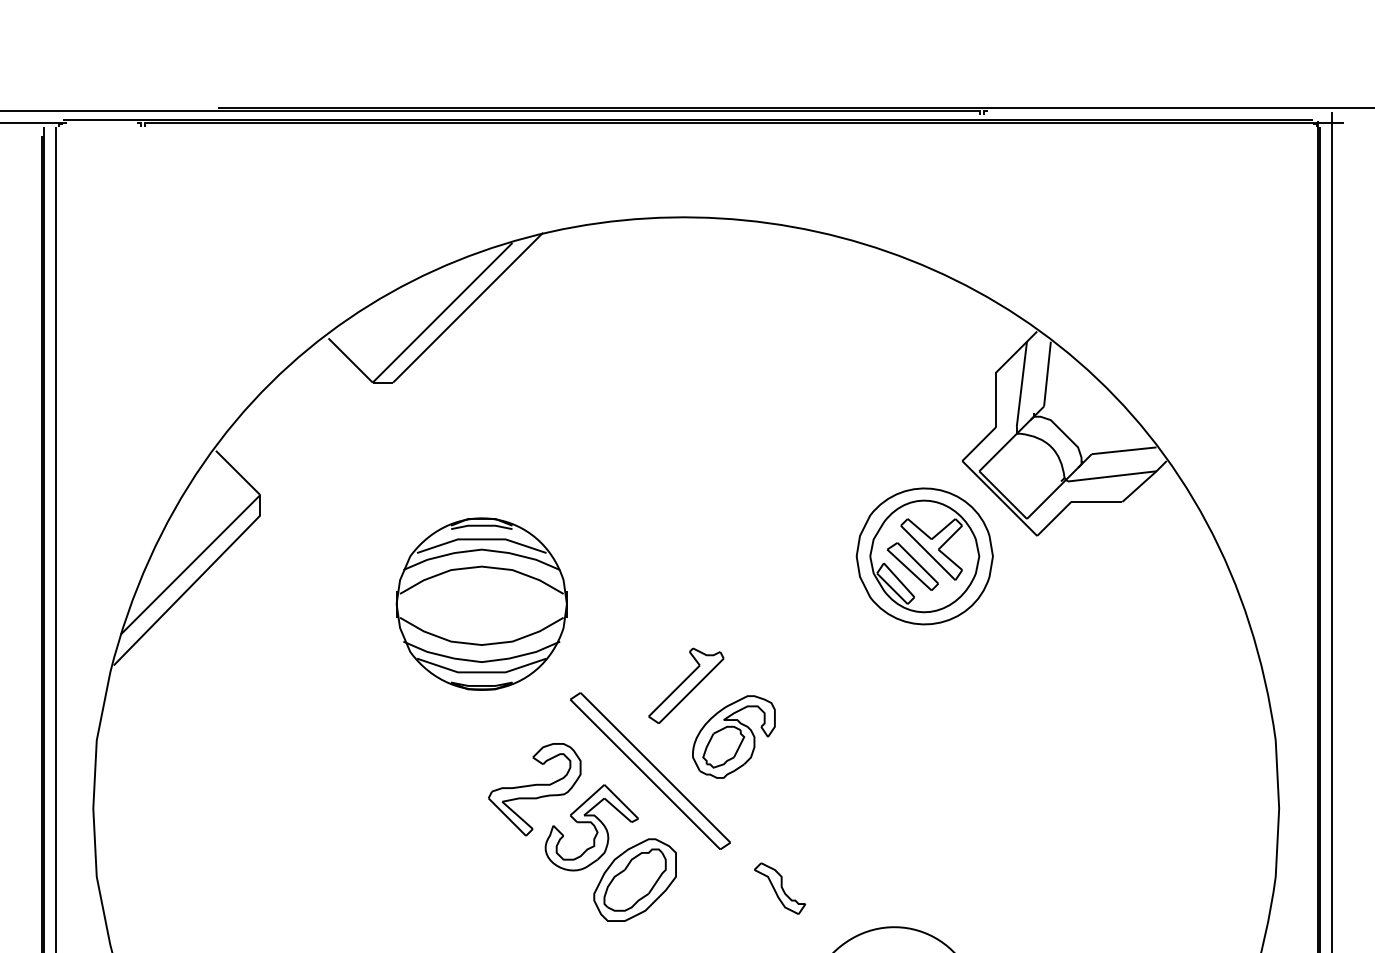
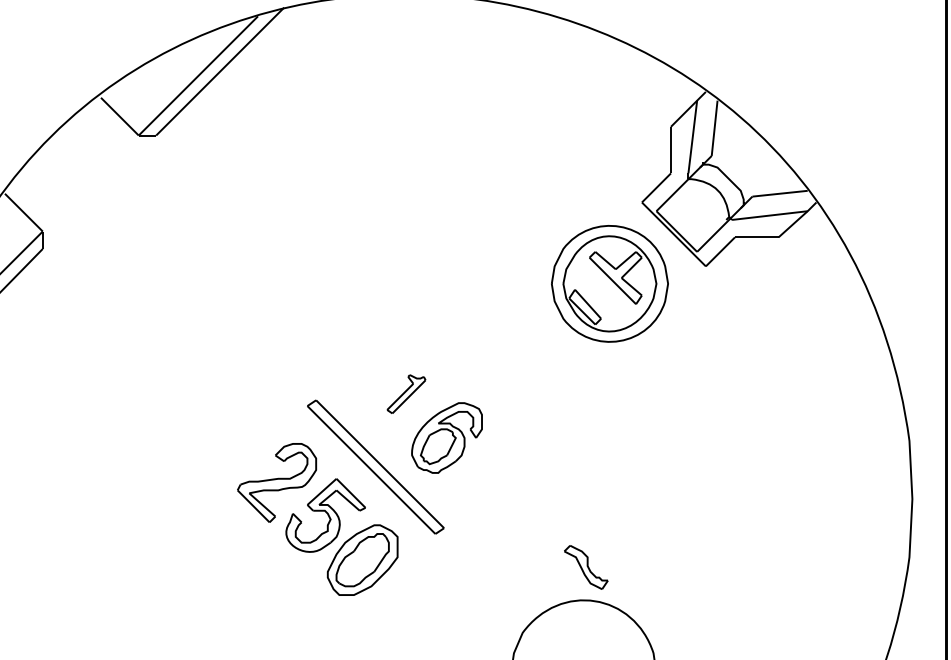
part: (912, 566) -> (599, 292), removed
part: (481, 603) -> (231, 324), removed
part: (686, 685) -> (406, 394), size x0.6
part: (780, 888) -> (586, 567), moved

